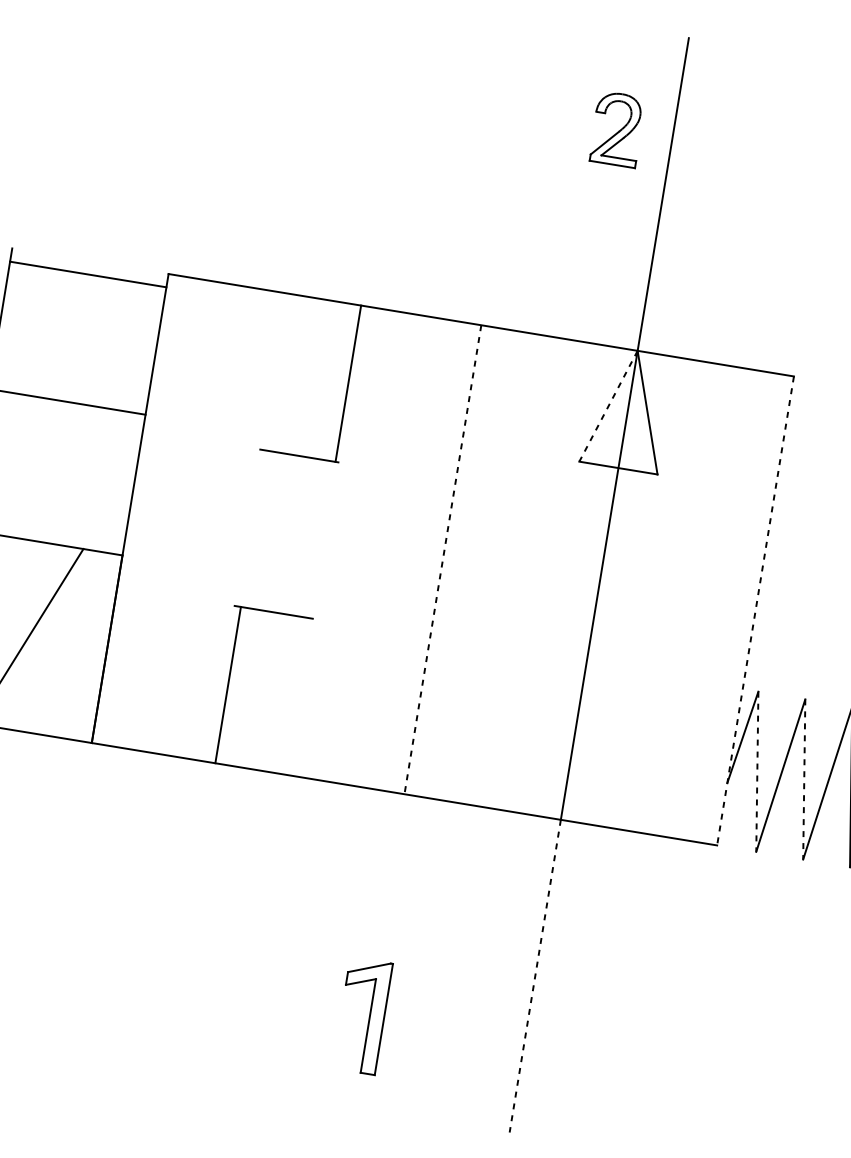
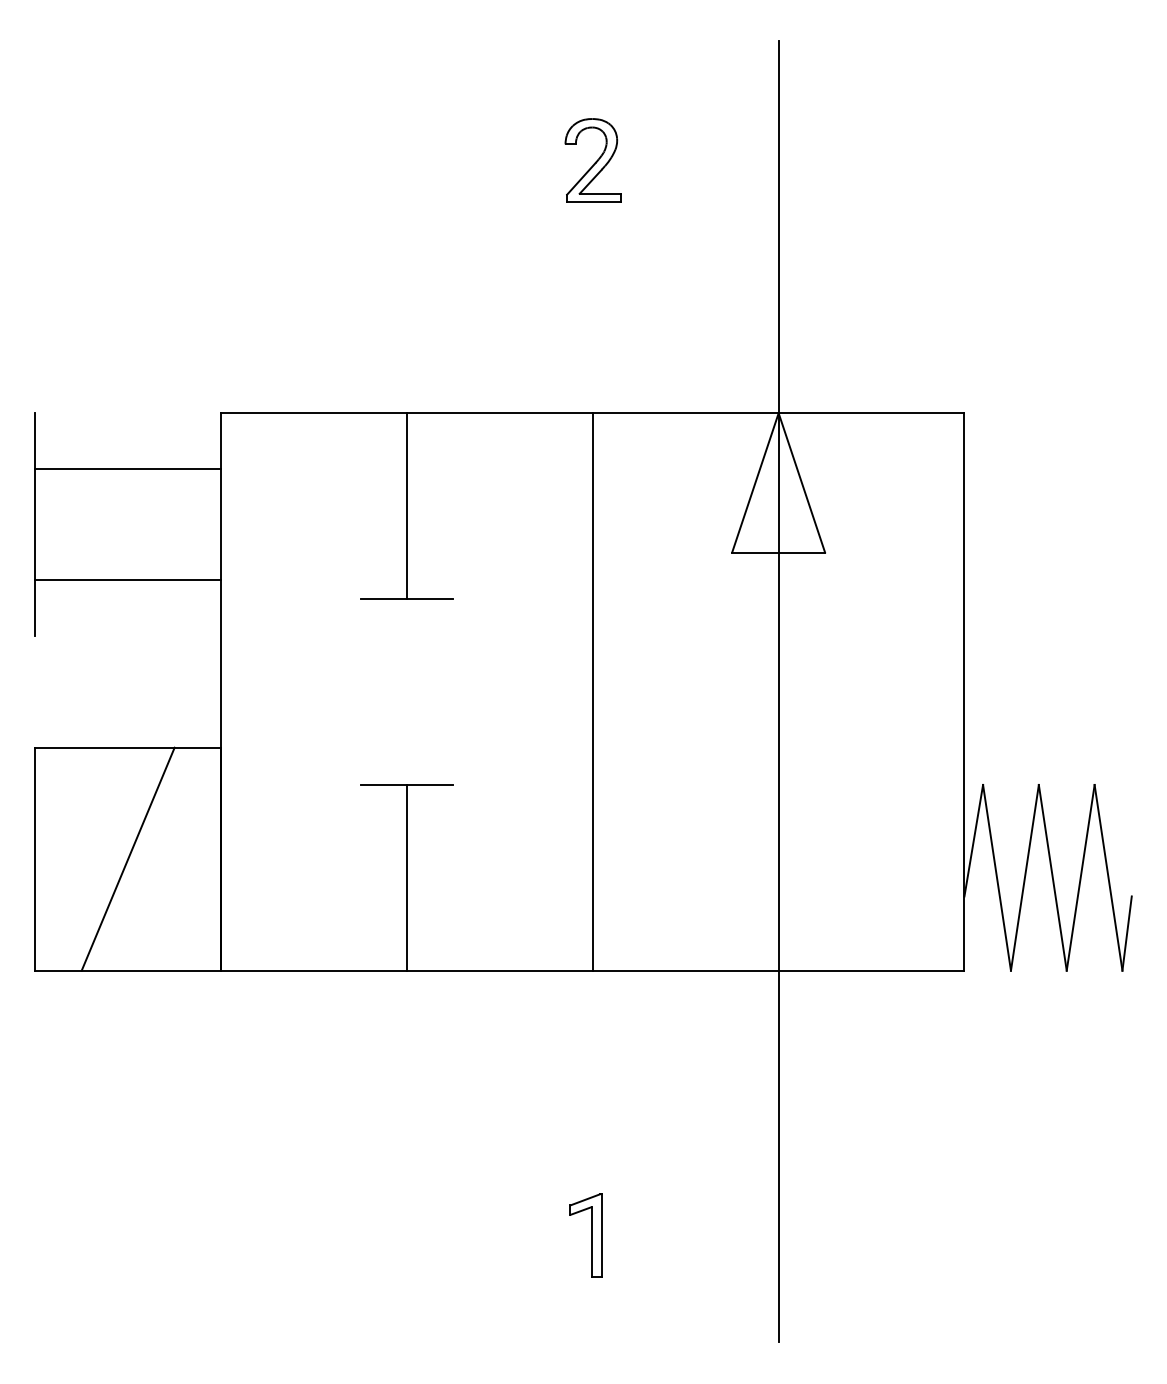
part: (616, 129) -> (592, 160), moved
line: (88, 274) -> (128, 468), moved
line: (347, 383) -> (406, 506), moved
line: (608, 406) -> (755, 483), dashed -> solid
line: (442, 559) -> (592, 691), dashed -> solid
line: (755, 610) -> (964, 691), dashed -> solid
line: (227, 684) -> (406, 877), moved
line: (757, 771) -> (997, 877), dashed -> solid
line: (804, 779) -> (1052, 877), dashed -> solid
line: (535, 976) -> (778, 1156), dashed -> solid
part: (361, 1015) -> (585, 1235), size x0.62

